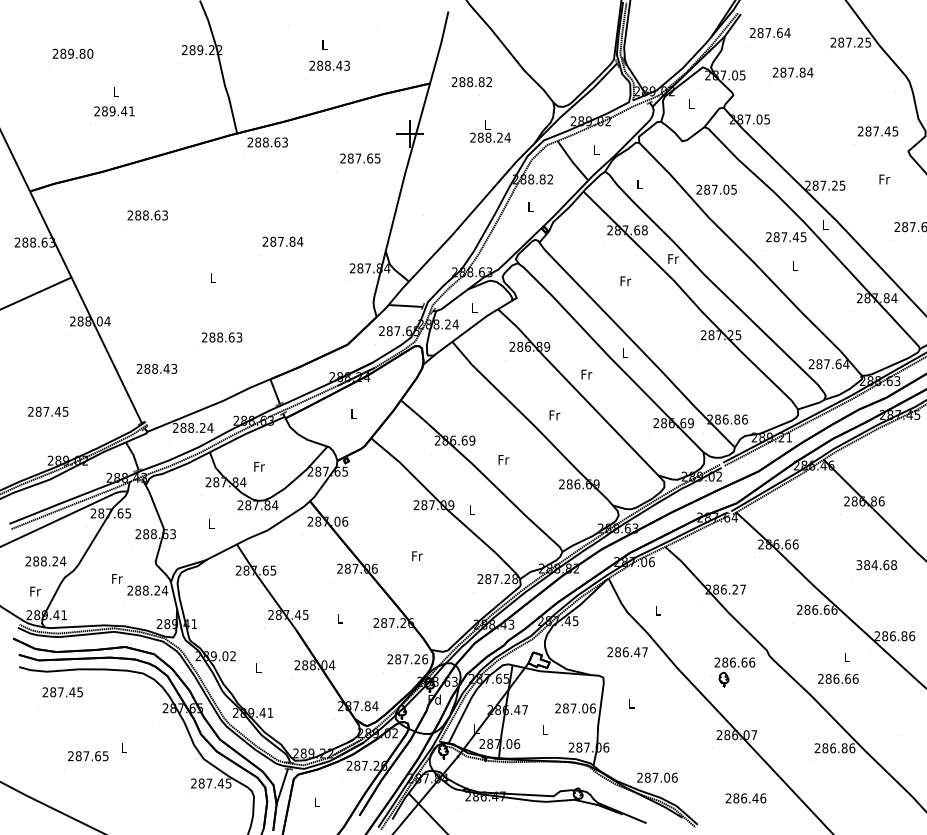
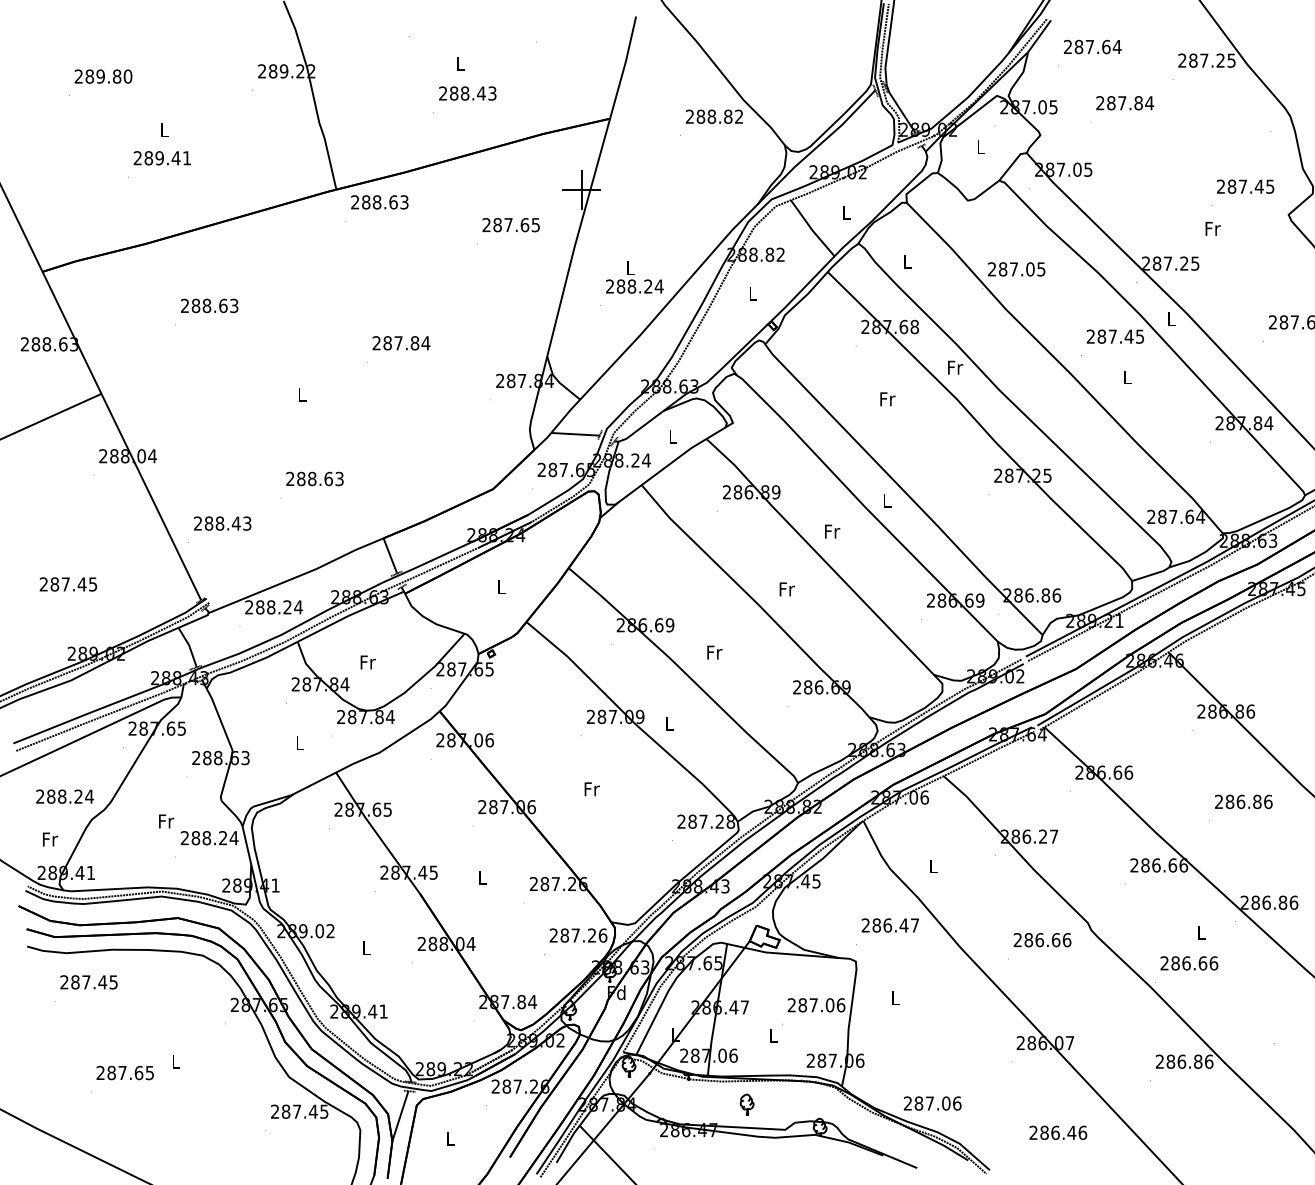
text: (471, 81) -> (713, 116), moved
text: (490, 131) -> (634, 277), moved
text: (884, 179) -> (1212, 228), moved
text: (876, 564) -> (1243, 801), 384.68 -> 286.86
part: (723, 679) -> (746, 1104), moved

